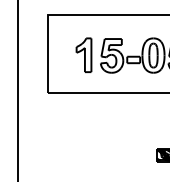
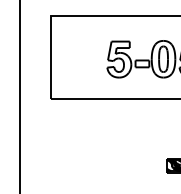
part: (83, 54) -> (88, 58), removed

